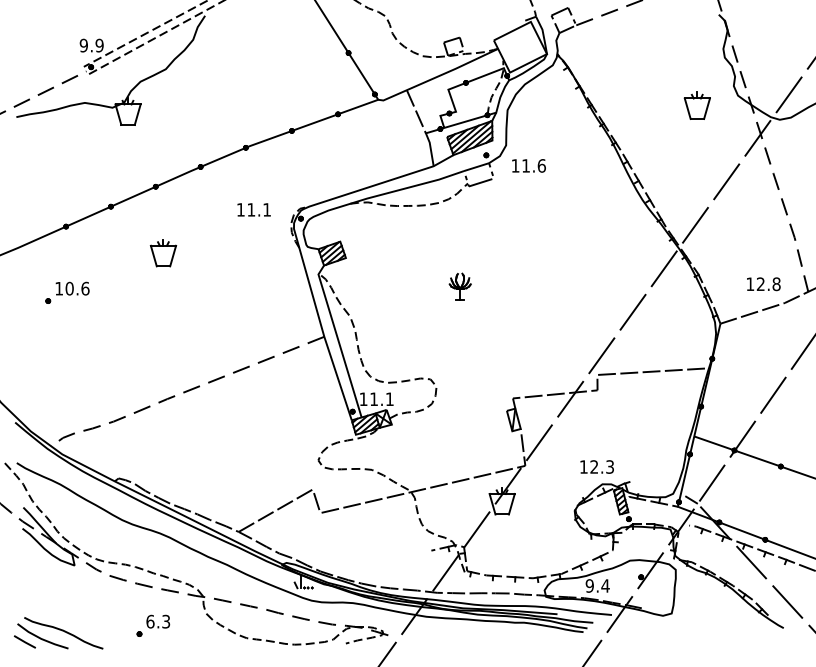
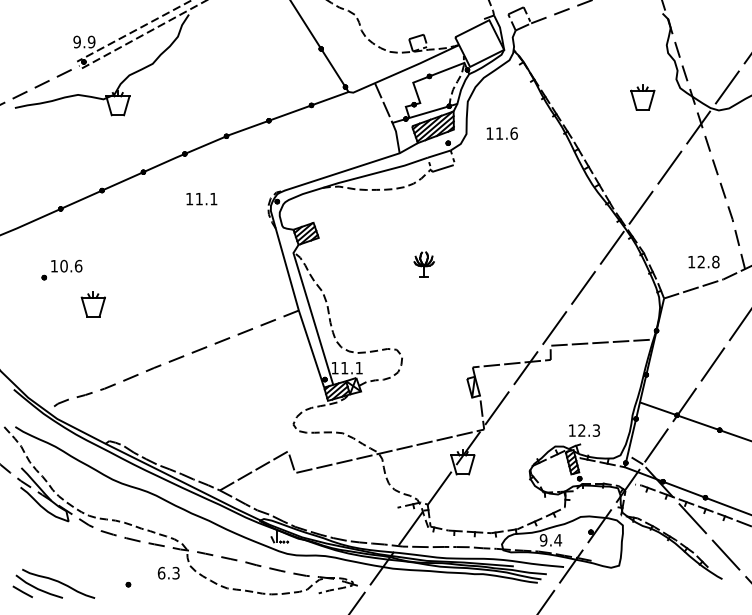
text: (528, 165) -> (501, 133), moved
text: (253, 209) -> (201, 198), moved
part: (163, 253) -> (93, 304), moved
text: (596, 466) -> (583, 430), moved
text: (158, 621) -> (169, 573), moved

